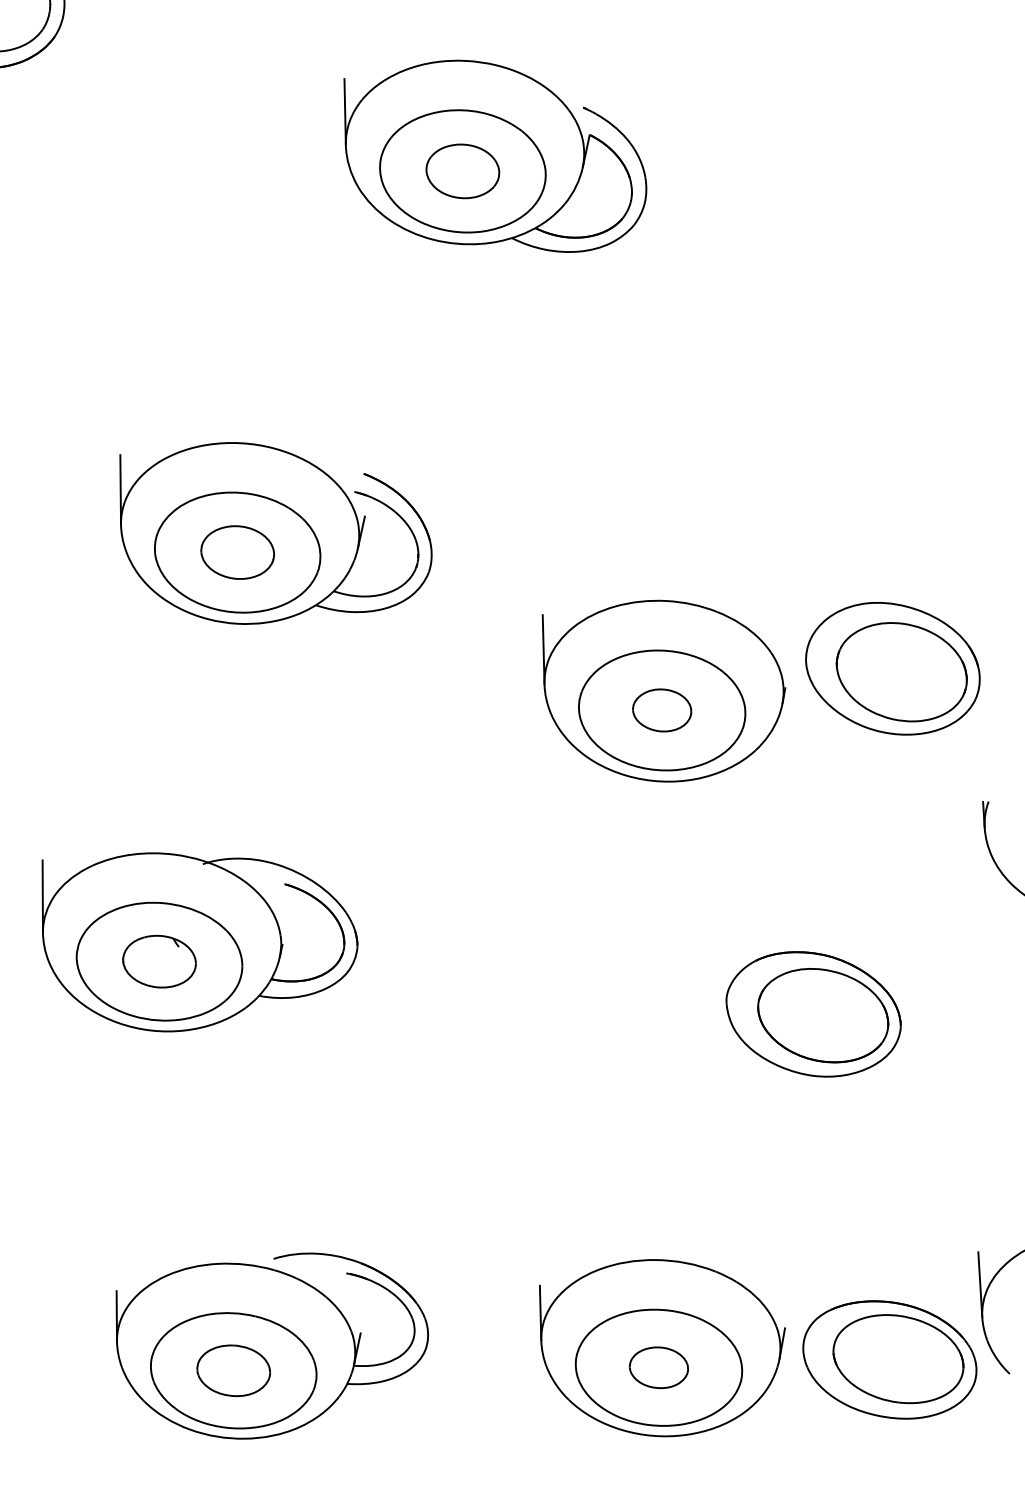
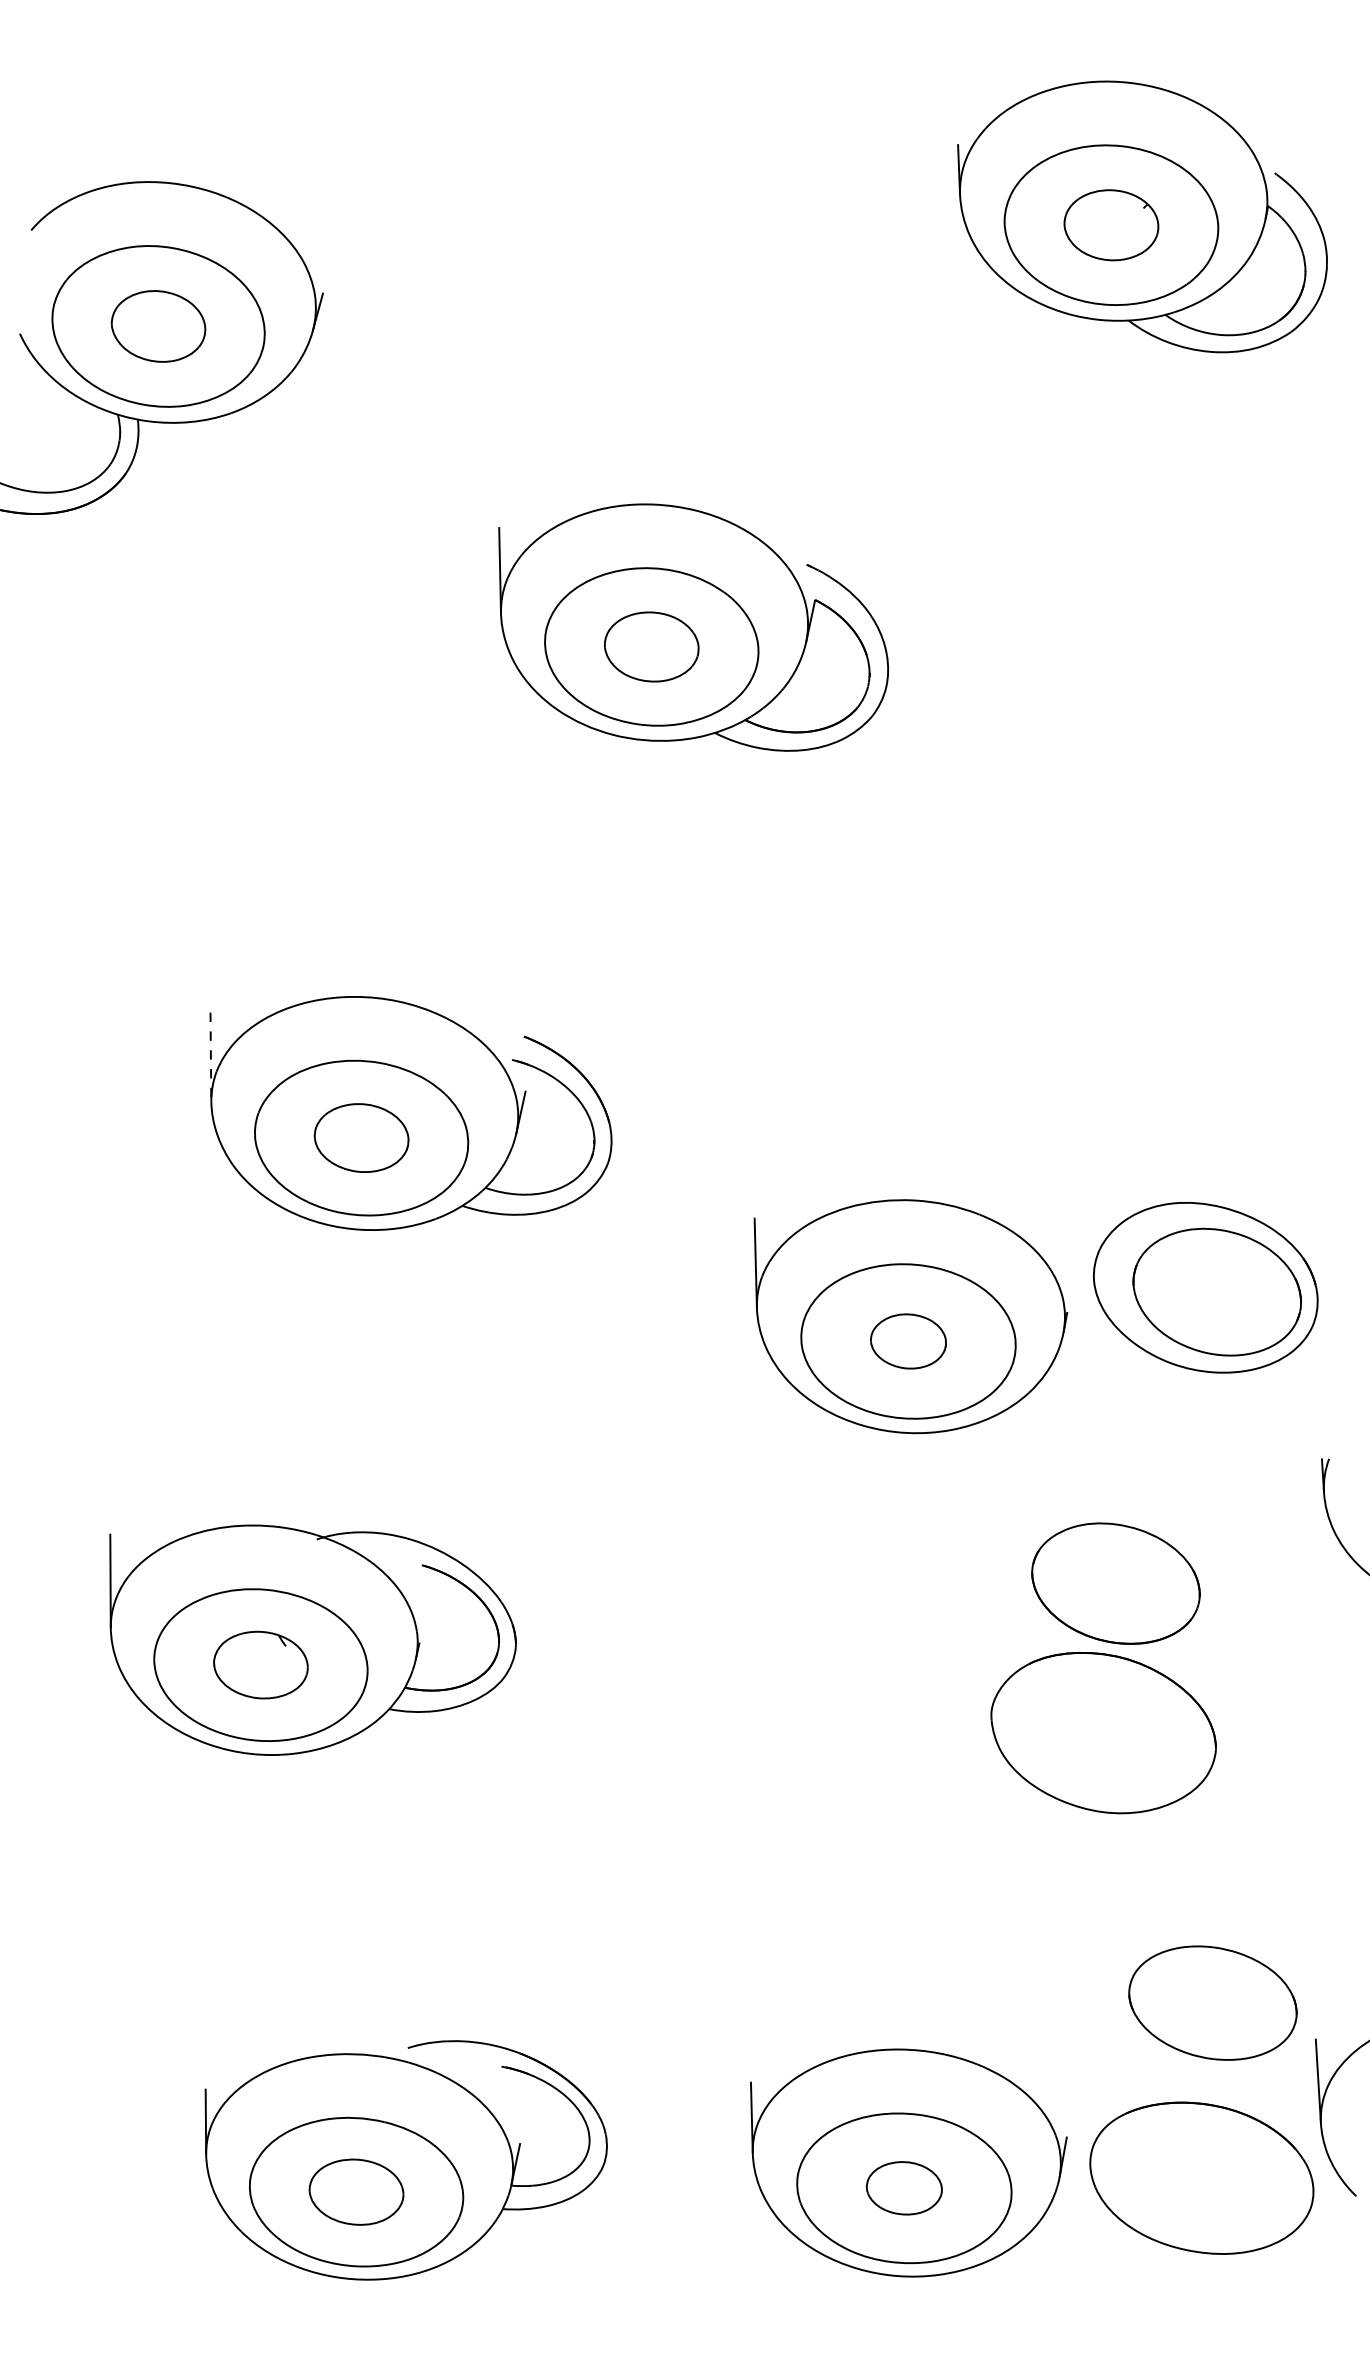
line: (120, 490) -> (210, 1057), solid -> dashed
part: (822, 1015) -> (1115, 1583), moved
part: (898, 1358) -> (1212, 2002), moved

